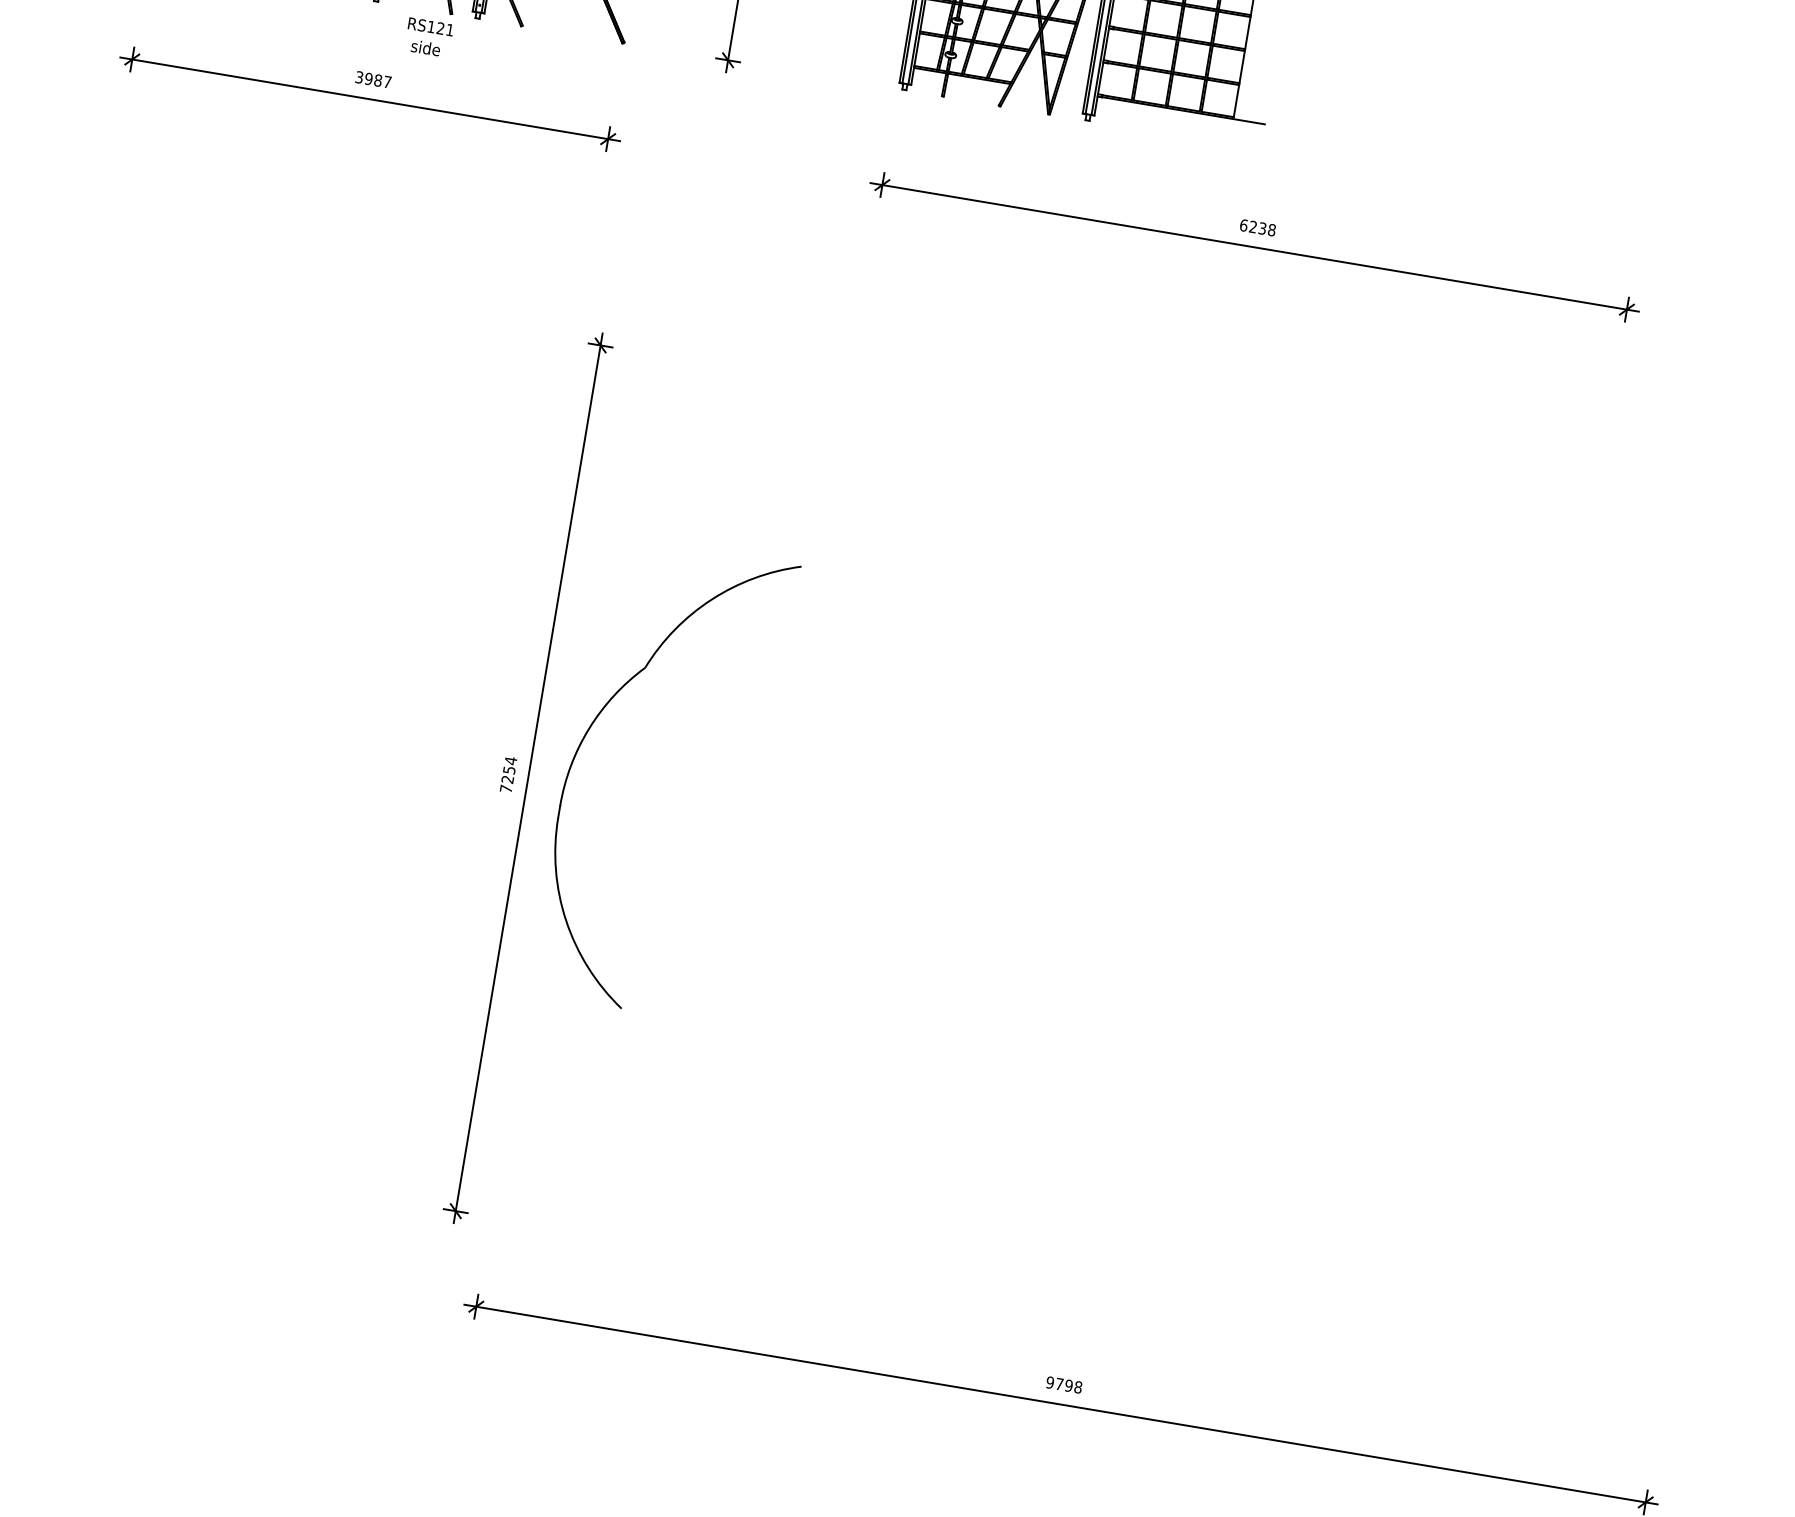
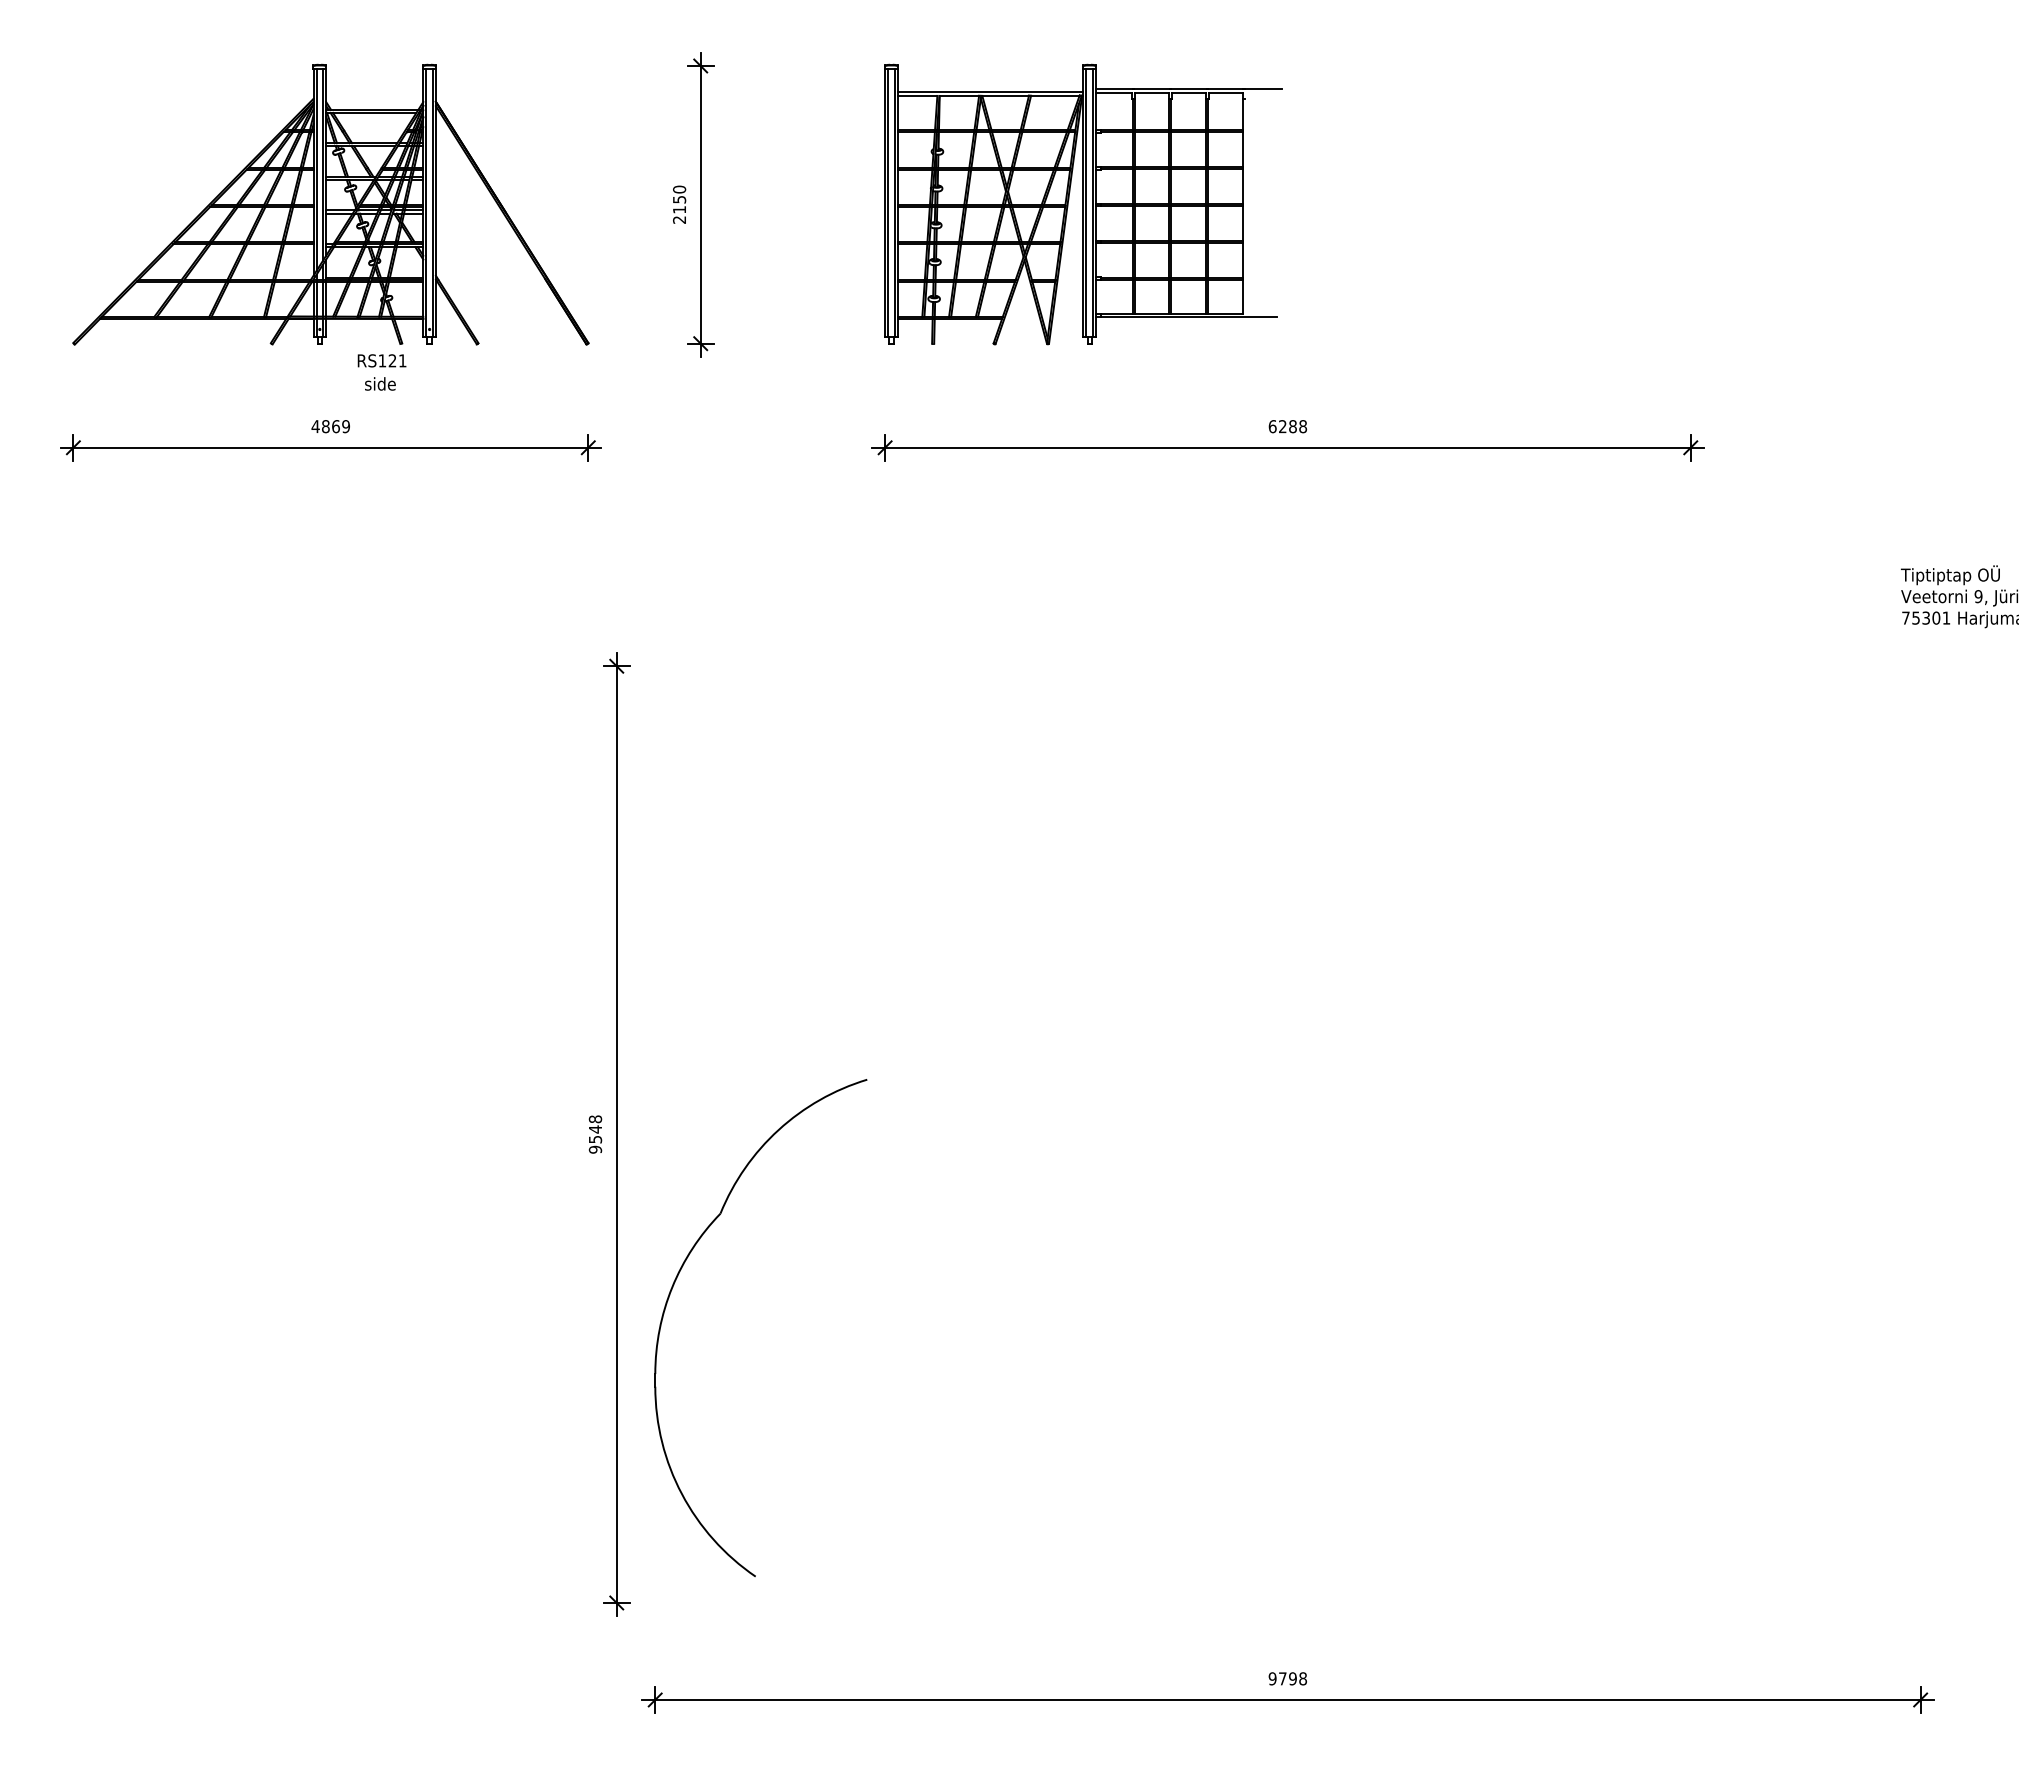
text: (373, 79) -> (330, 426), 3987 -> 4869
text: (1262, 228) -> (1292, 426), 6238 -> 6288
part: (585, 738) -> (669, 1298), moved
text: (508, 774) -> (595, 1134), 7254 -> 9548

